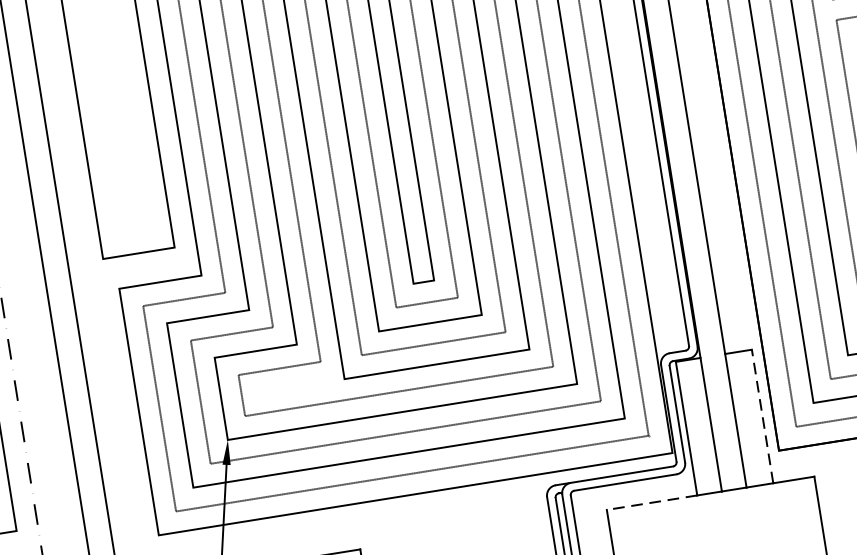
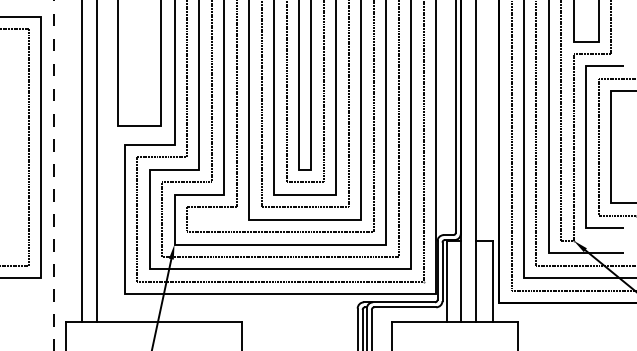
line: (762, 415) -> (492, 280), dashed -> solid
line: (650, 502) -> (418, 321), dashed -> solid

